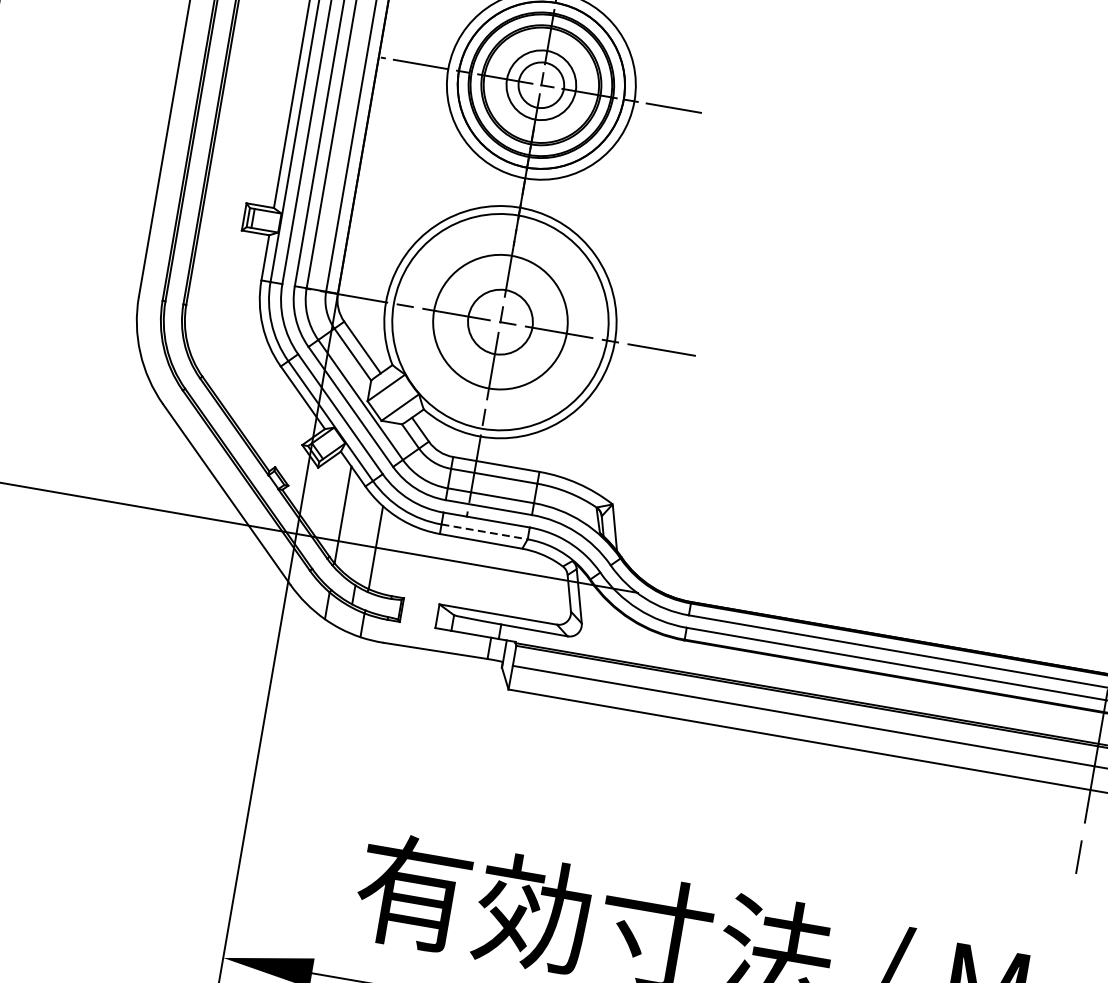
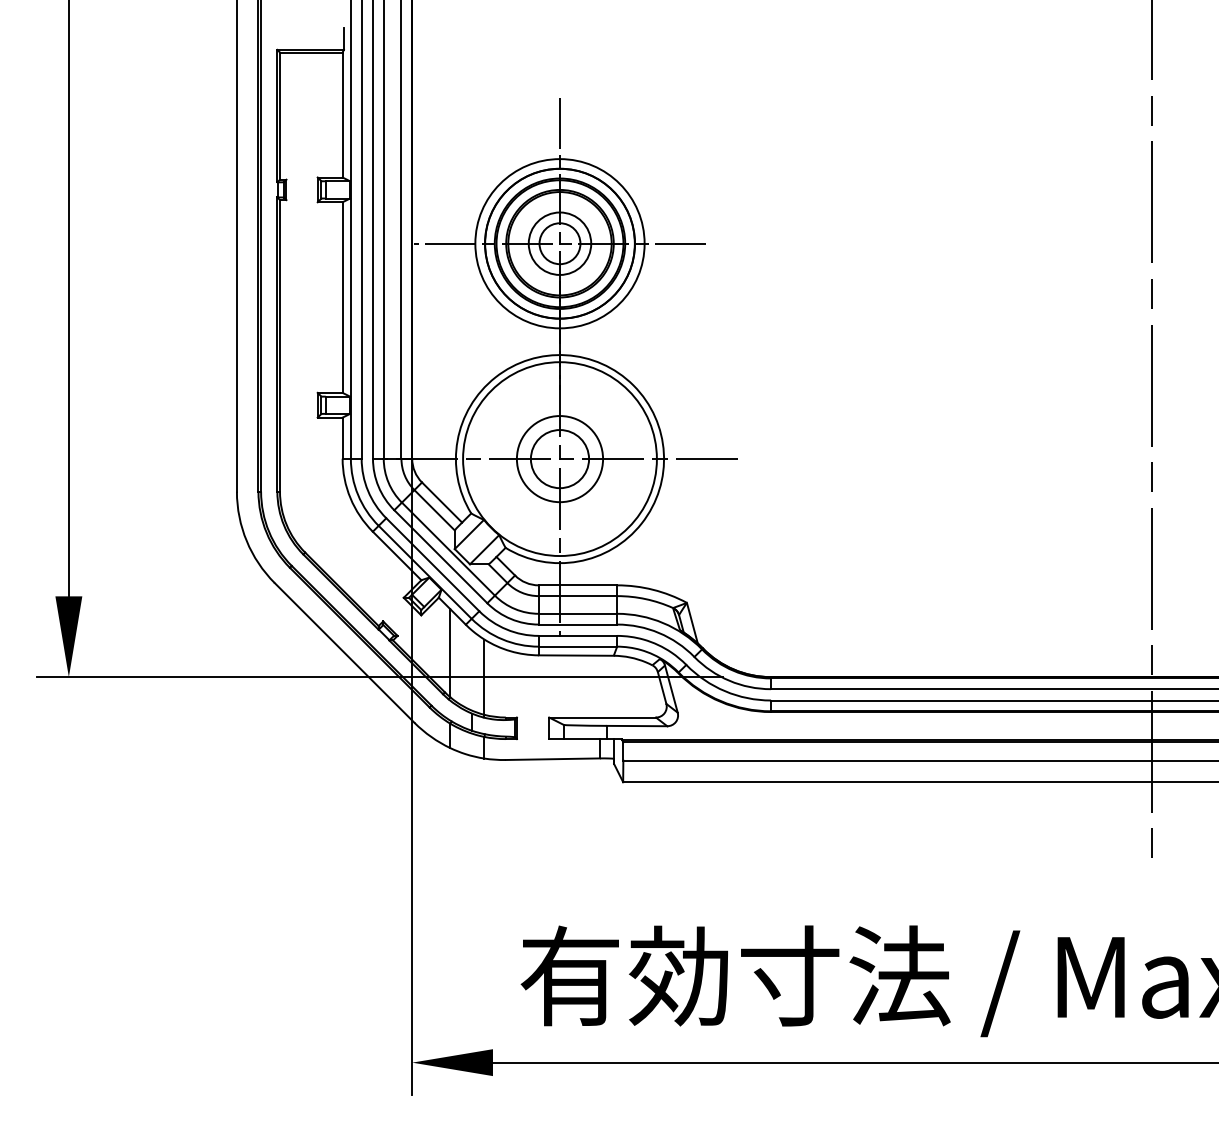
circle: (499, 322) -> (559, 459), size x0.71
line: (485, 531) -> (578, 646), dashed -> solid

